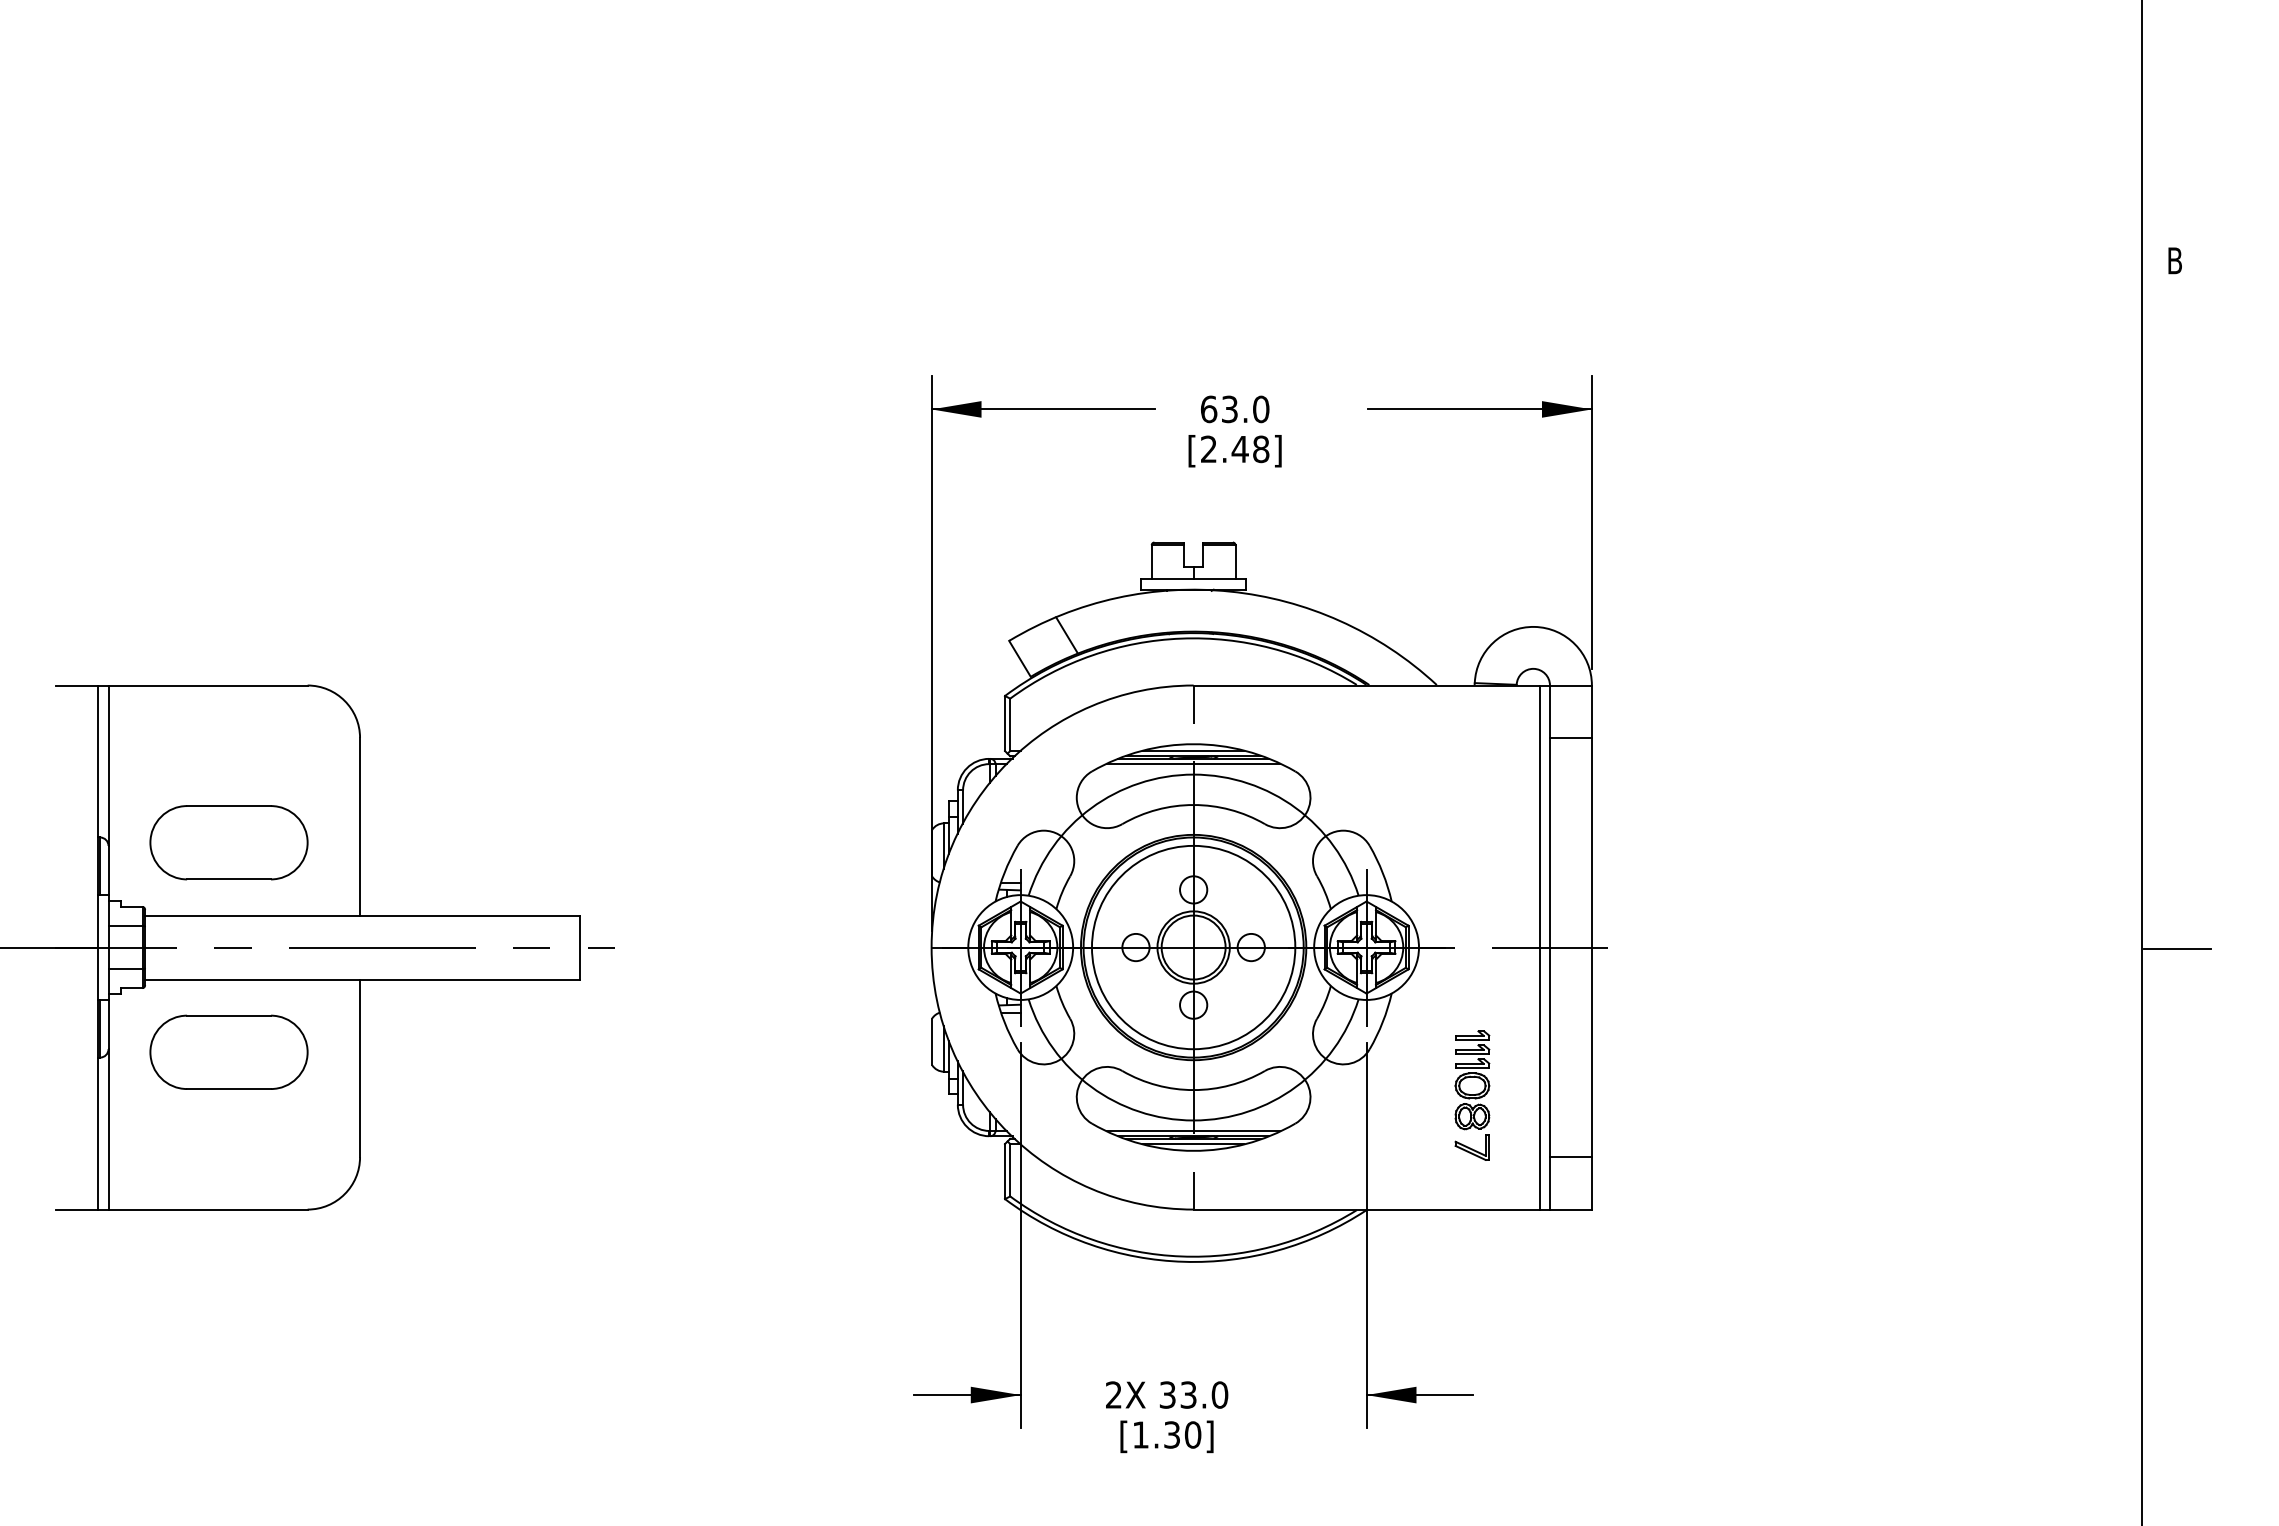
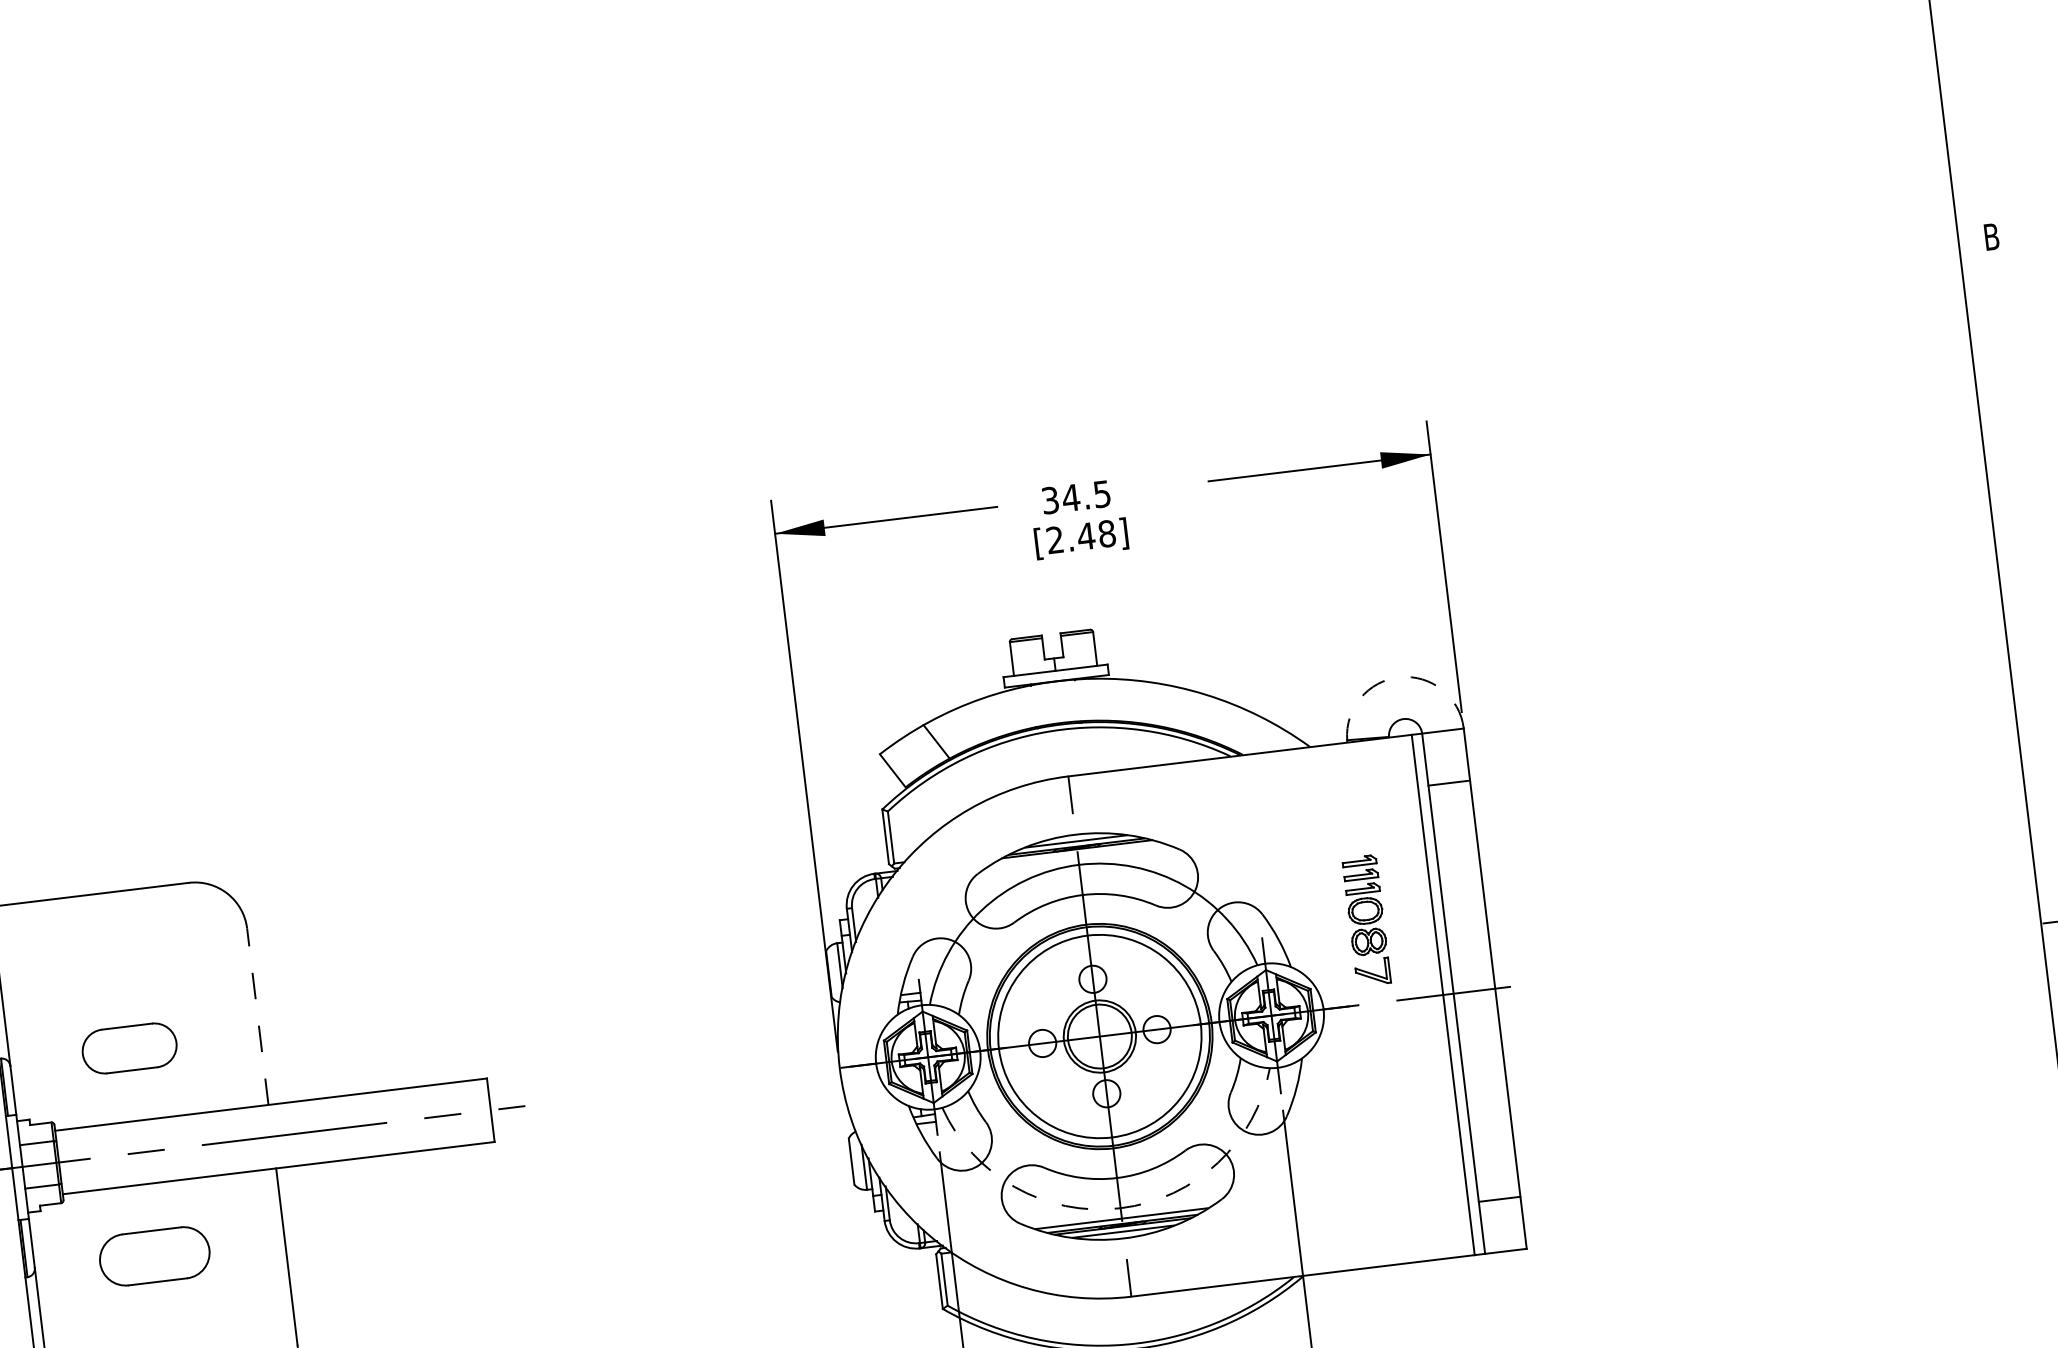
text: (1235, 409) -> (1076, 497), 63.0 -> 34.5
arc: (1534, 626) -> (1399, 676), solid -> dashed
line: (1193, 764) -> (1077, 854), removed
line: (360, 826) -> (258, 1016), solid -> dashed
part: (228, 842) -> (129, 1048), size x0.6
part: (228, 1051) -> (154, 1255), size x0.7
part: (1472, 1095) -> (1366, 920), moved
arc: (1193, 1120) -> (1120, 1208), solid -> dashed

